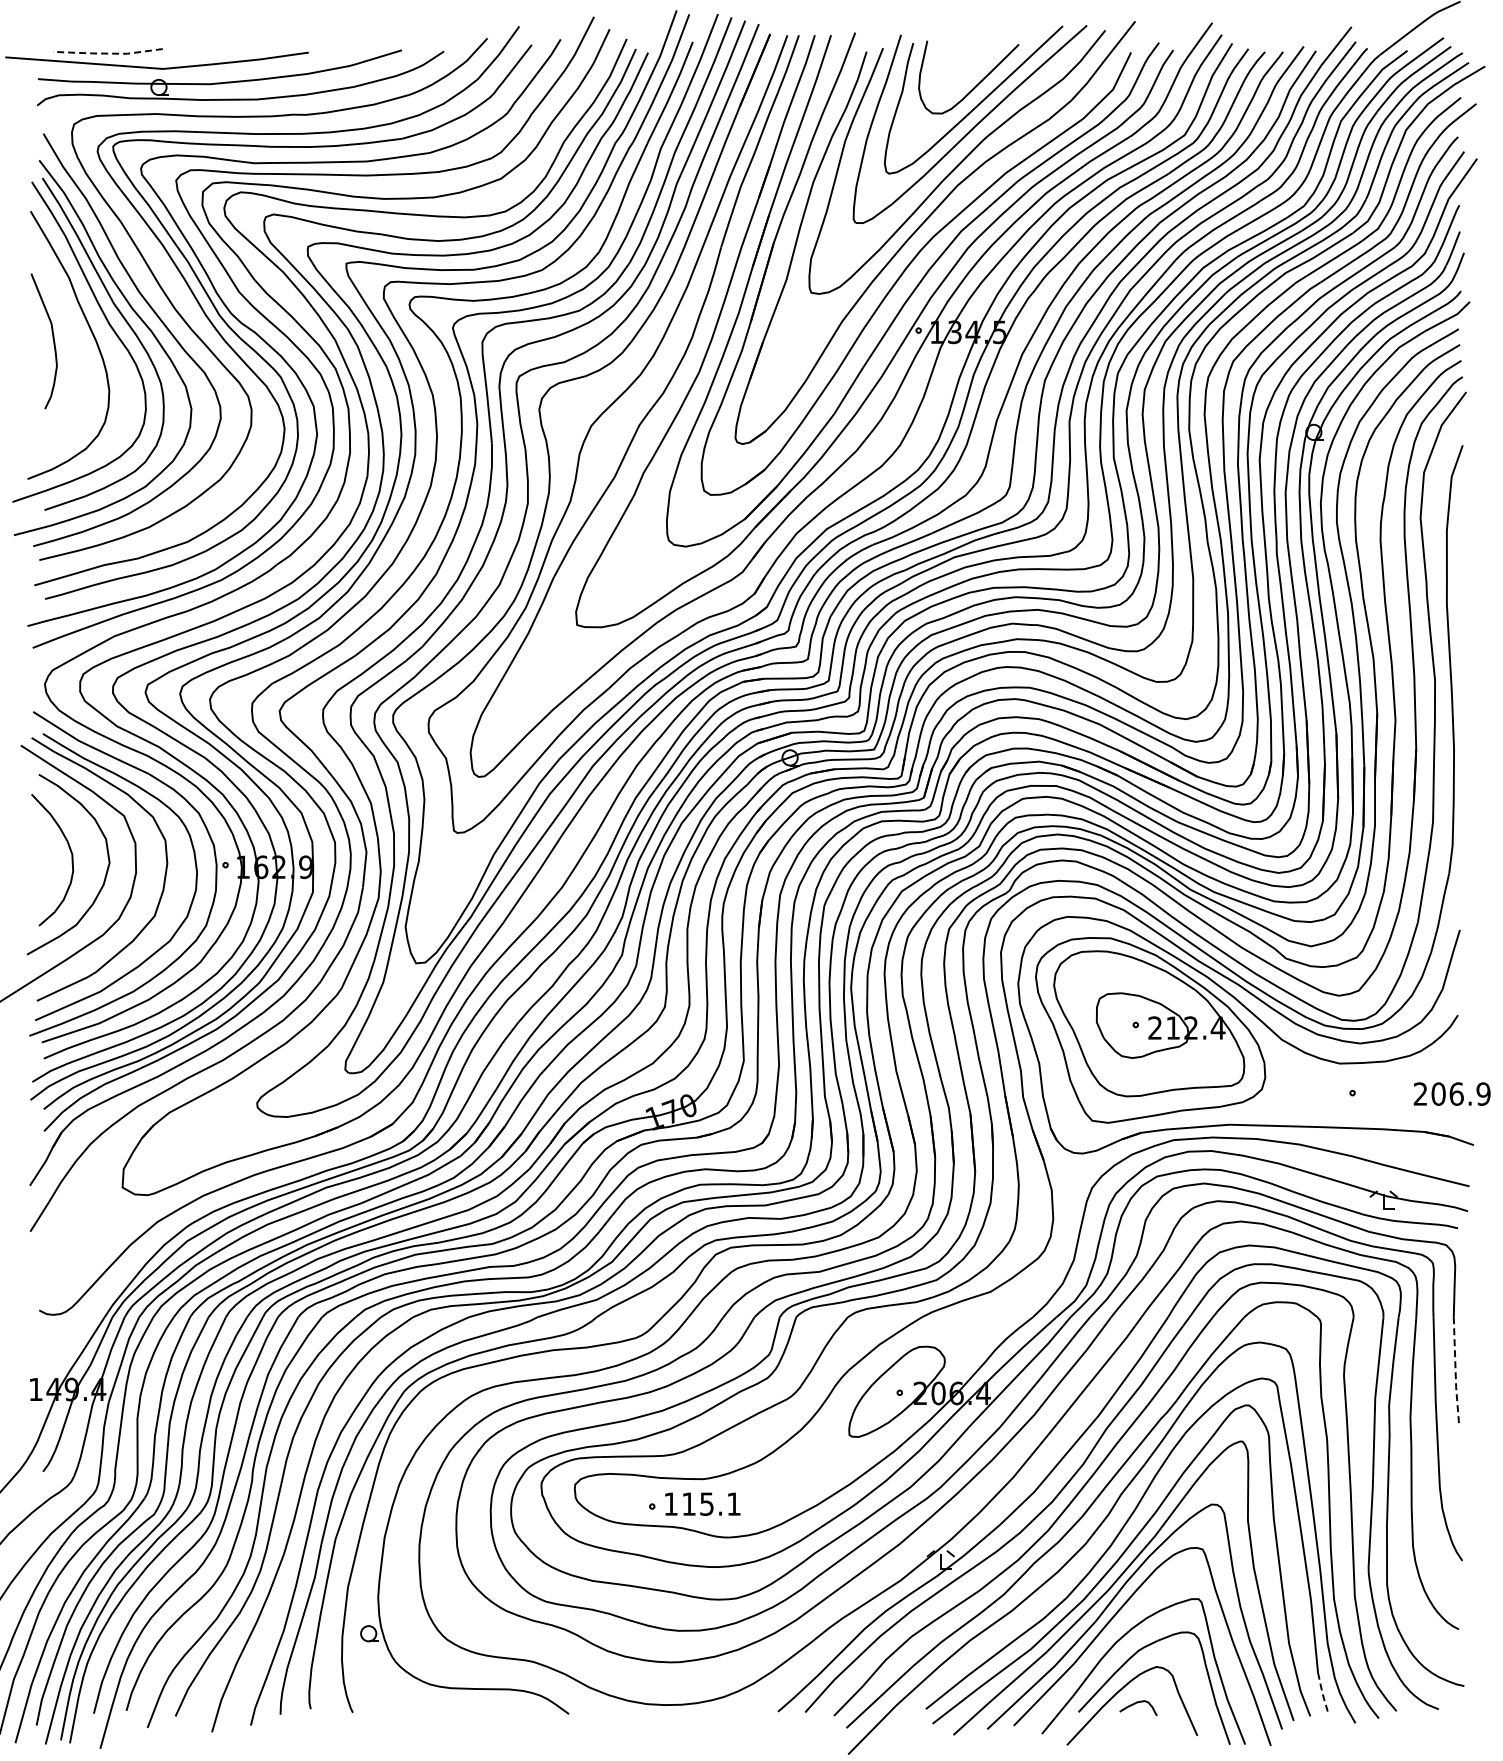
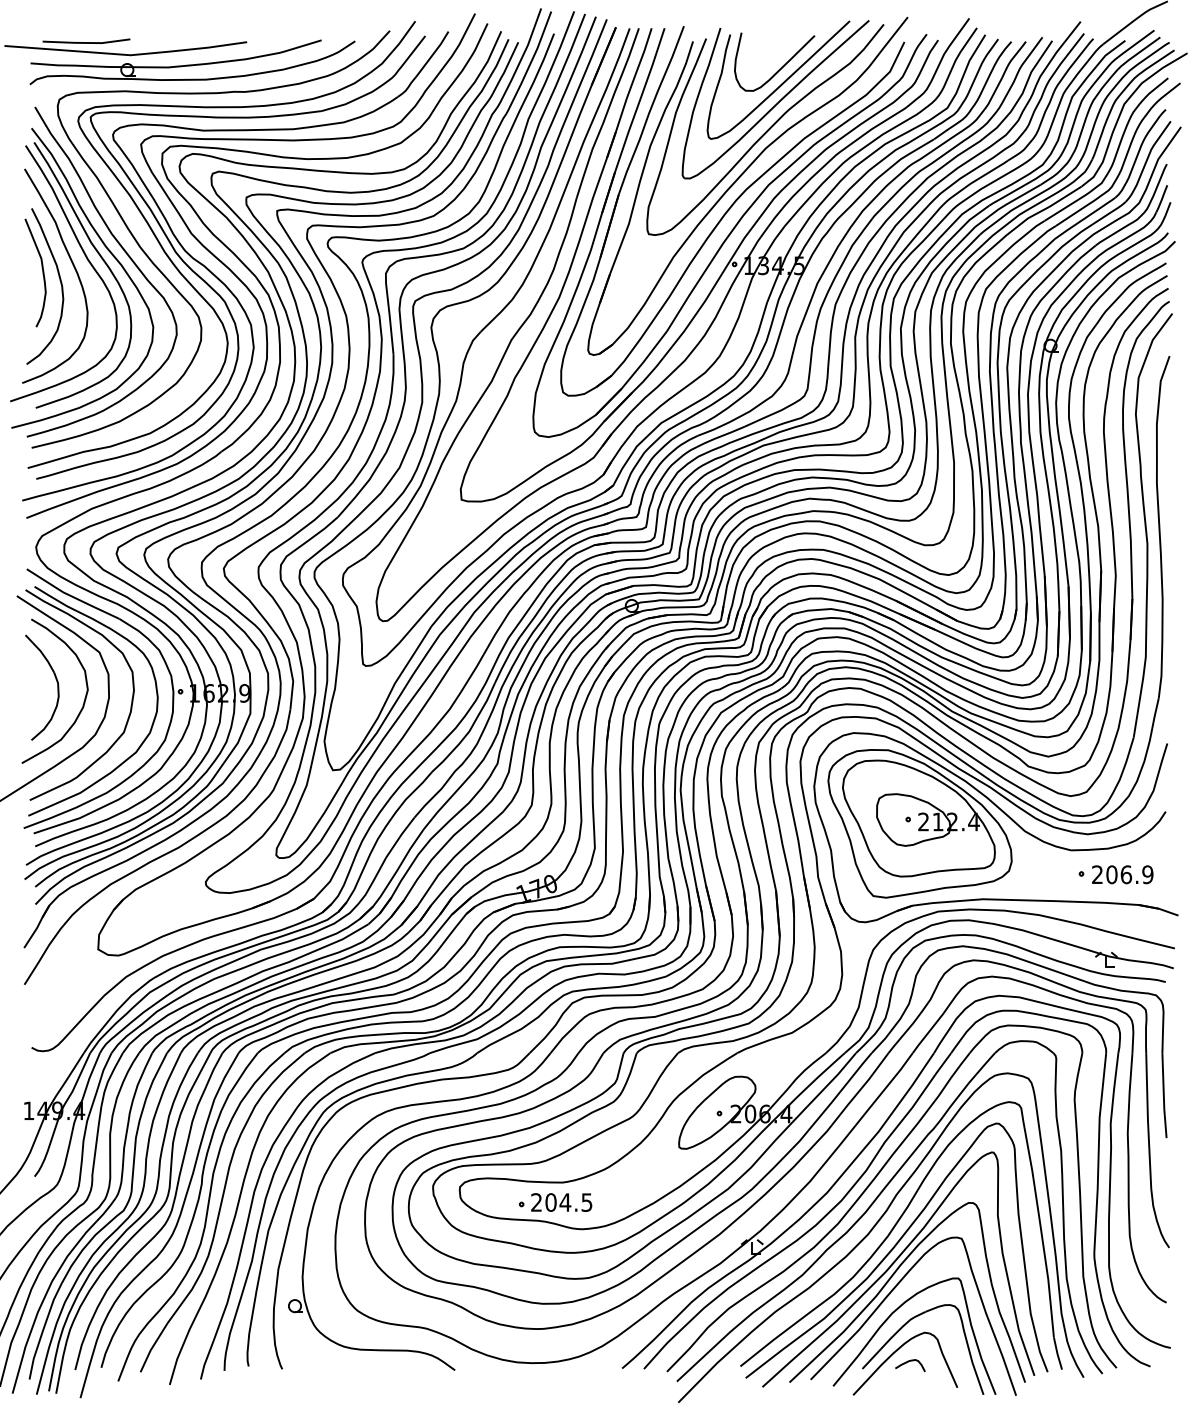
line: (107, 53) -> (86, 42), dashed -> solid
curve: (75, 355) -> (60, 284), added
text: (1451, 1093) -> (1122, 874), moved
line: (1455, 1371) -> (1163, 1096), dashed -> solid
text: (702, 1503) -> (561, 1202), 115.1 -> 204.5
line: (1322, 1694) -> (1057, 1354), dashed -> solid

